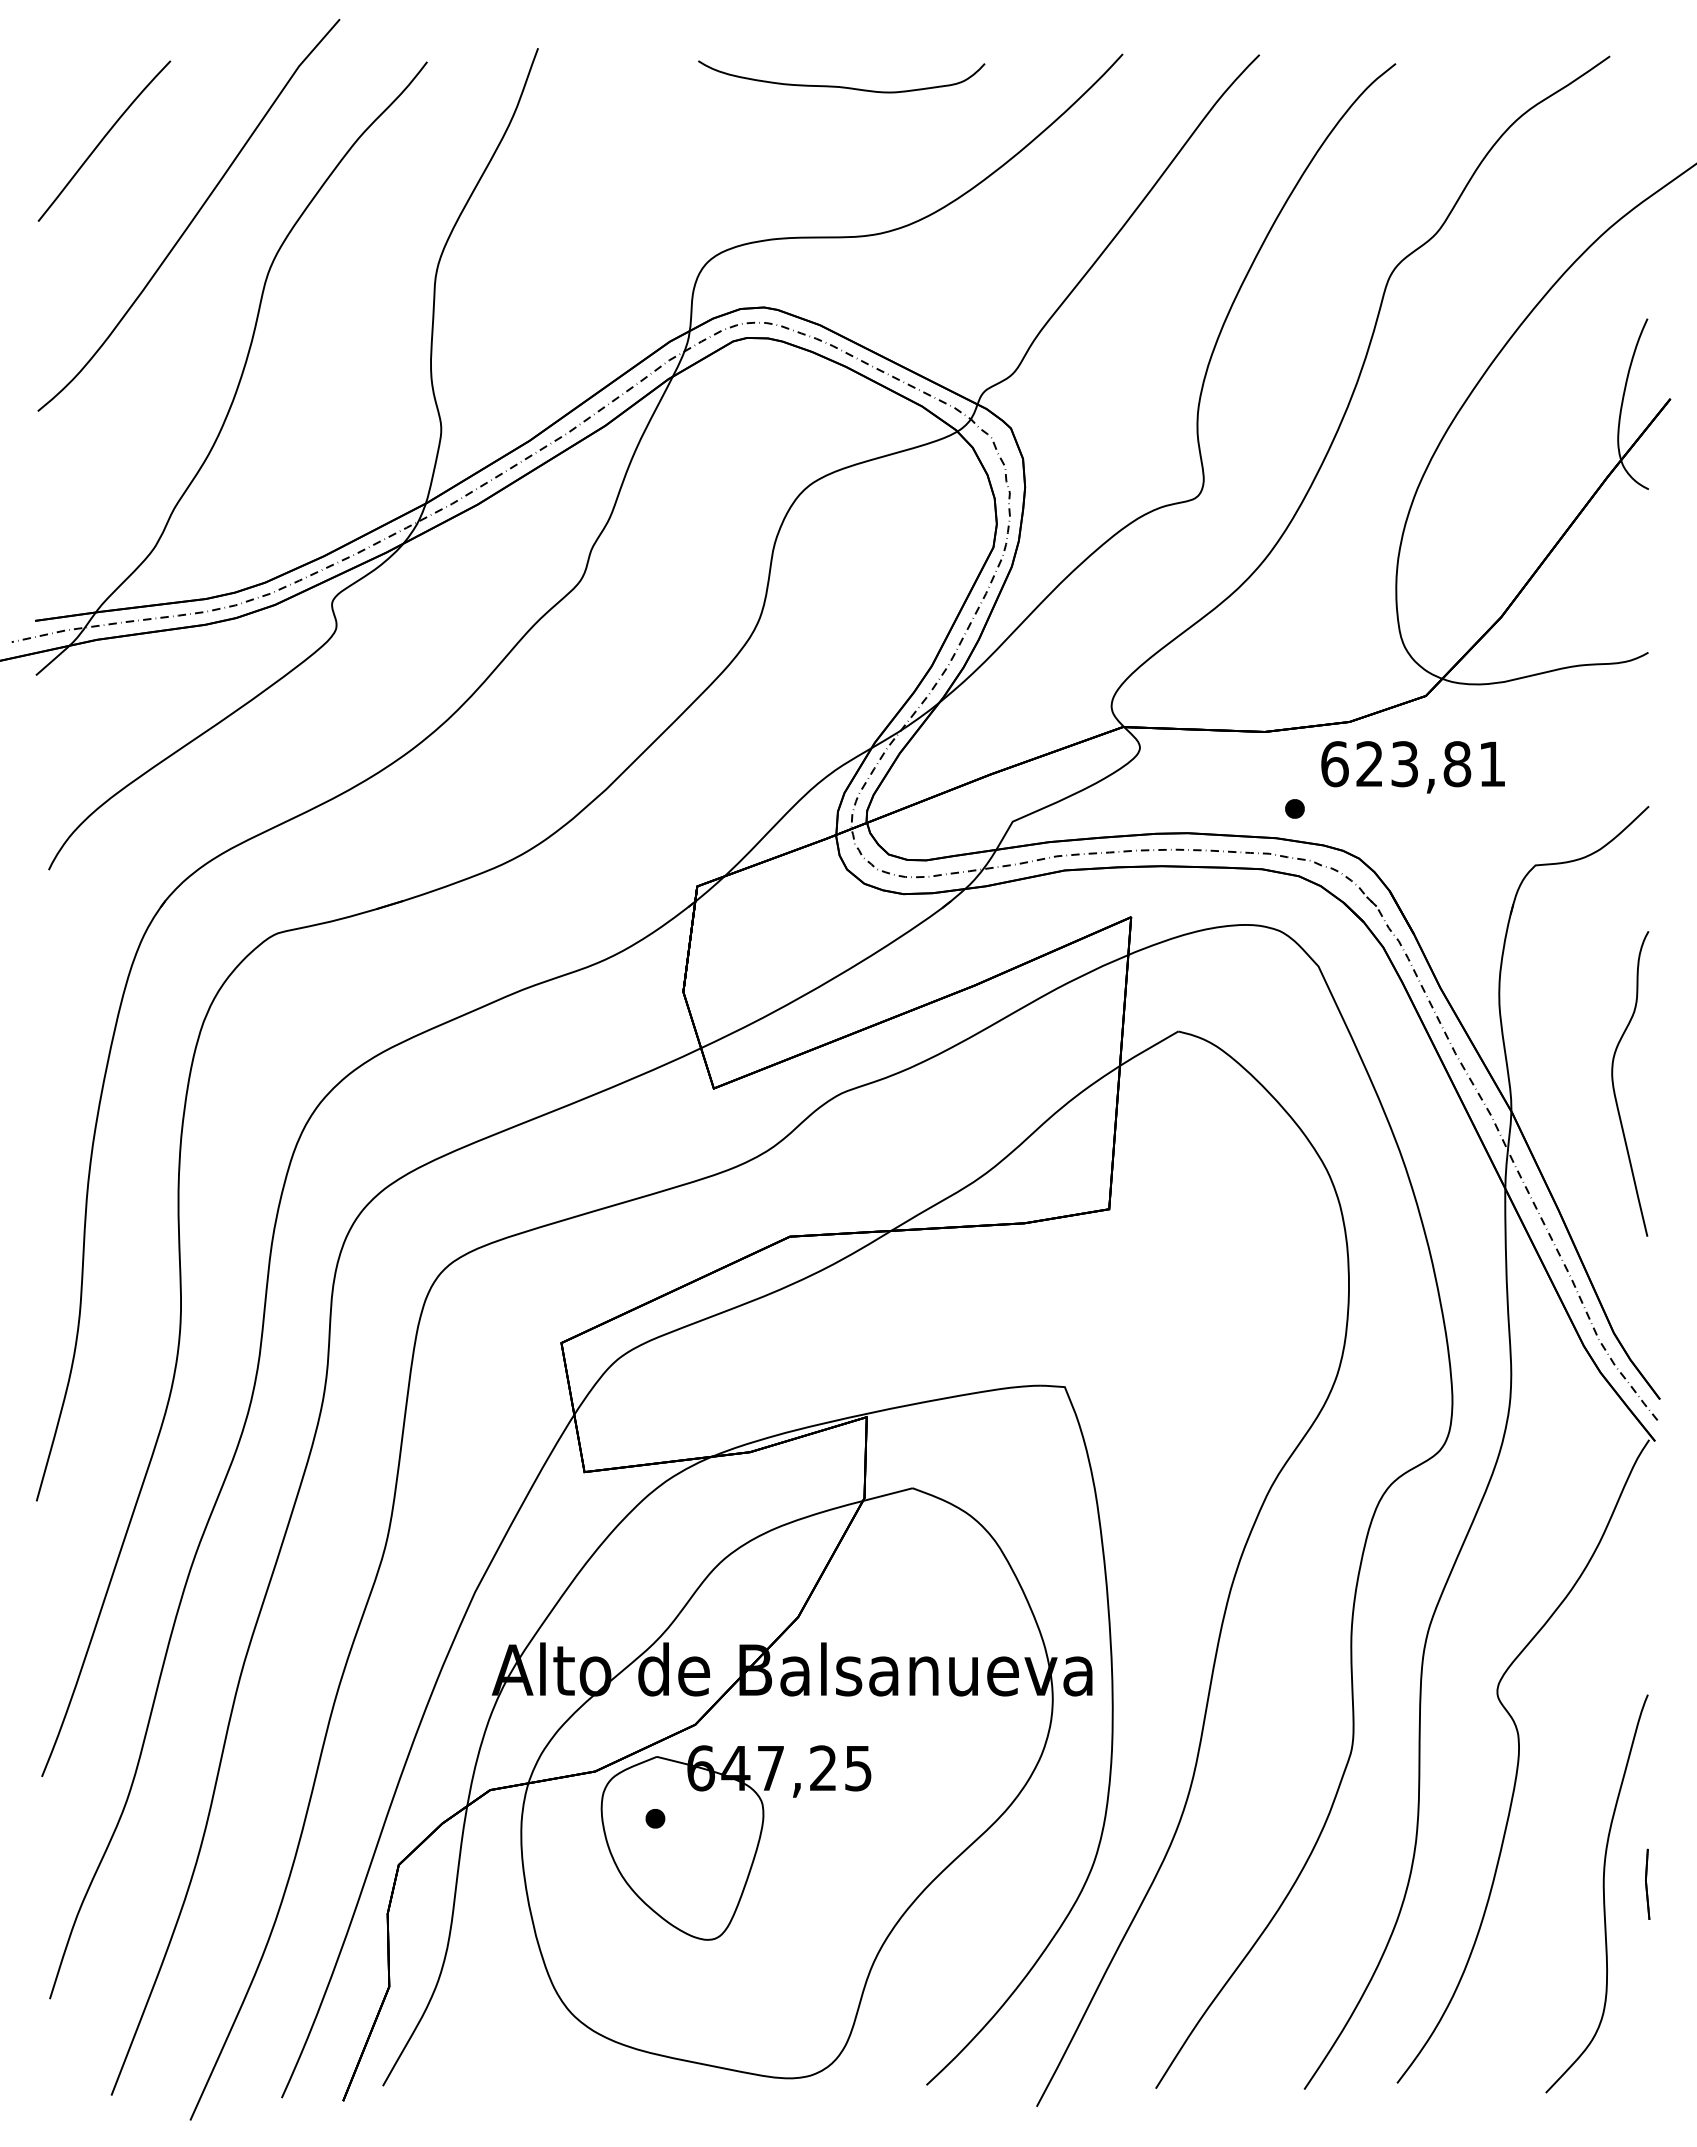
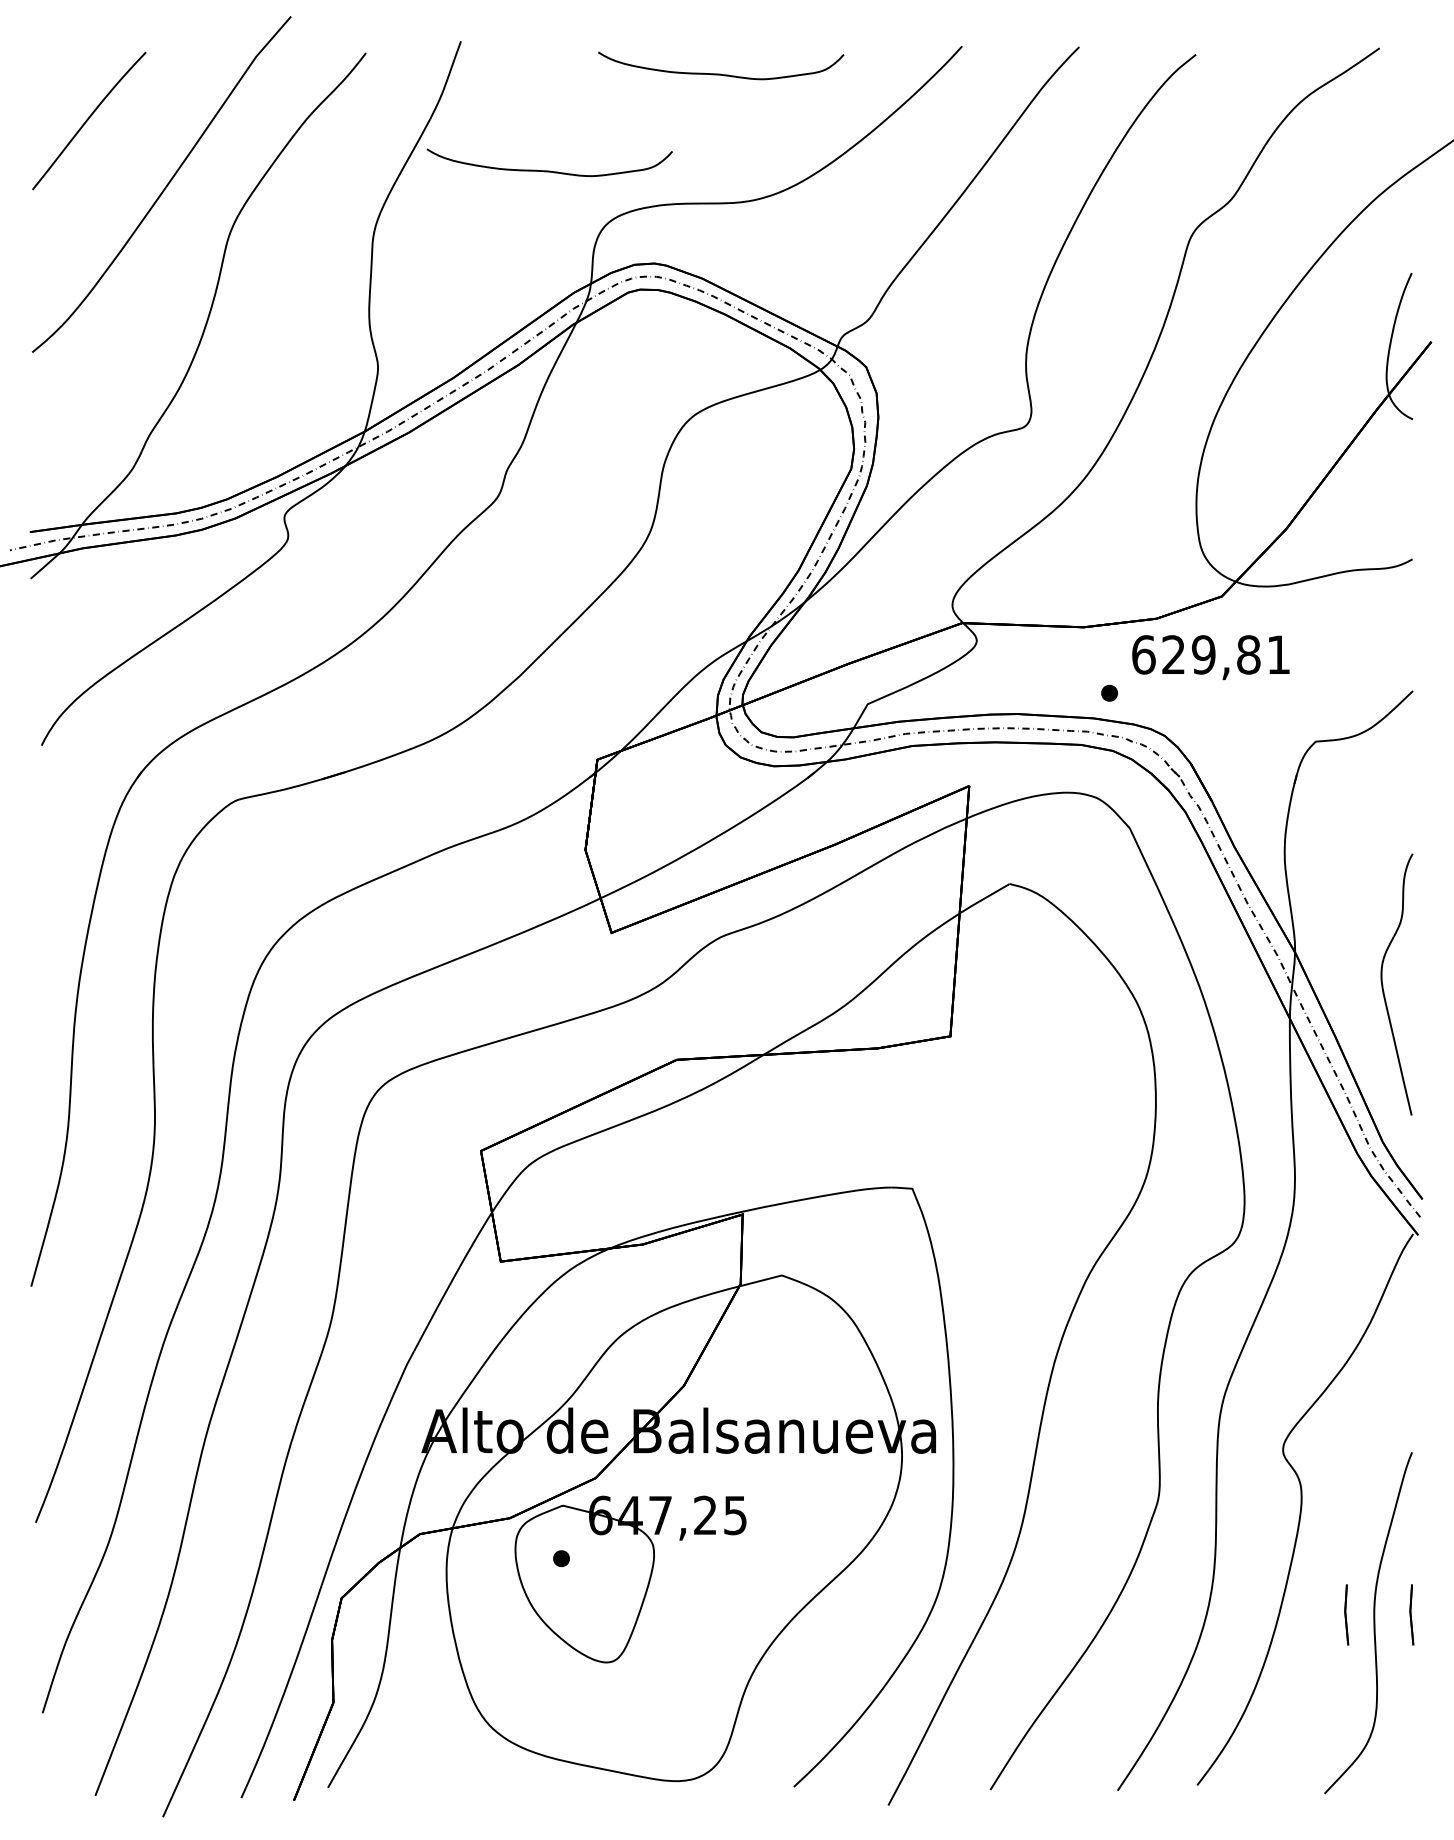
curve: (641, 199) -> (549, 170), added
text: (1404, 764) -> (1203, 655), 623,81 -> 629,81
curve: (1614, 1085) -> (1383, 985), moved
part: (1571, 1883) -> (1346, 1614), added

